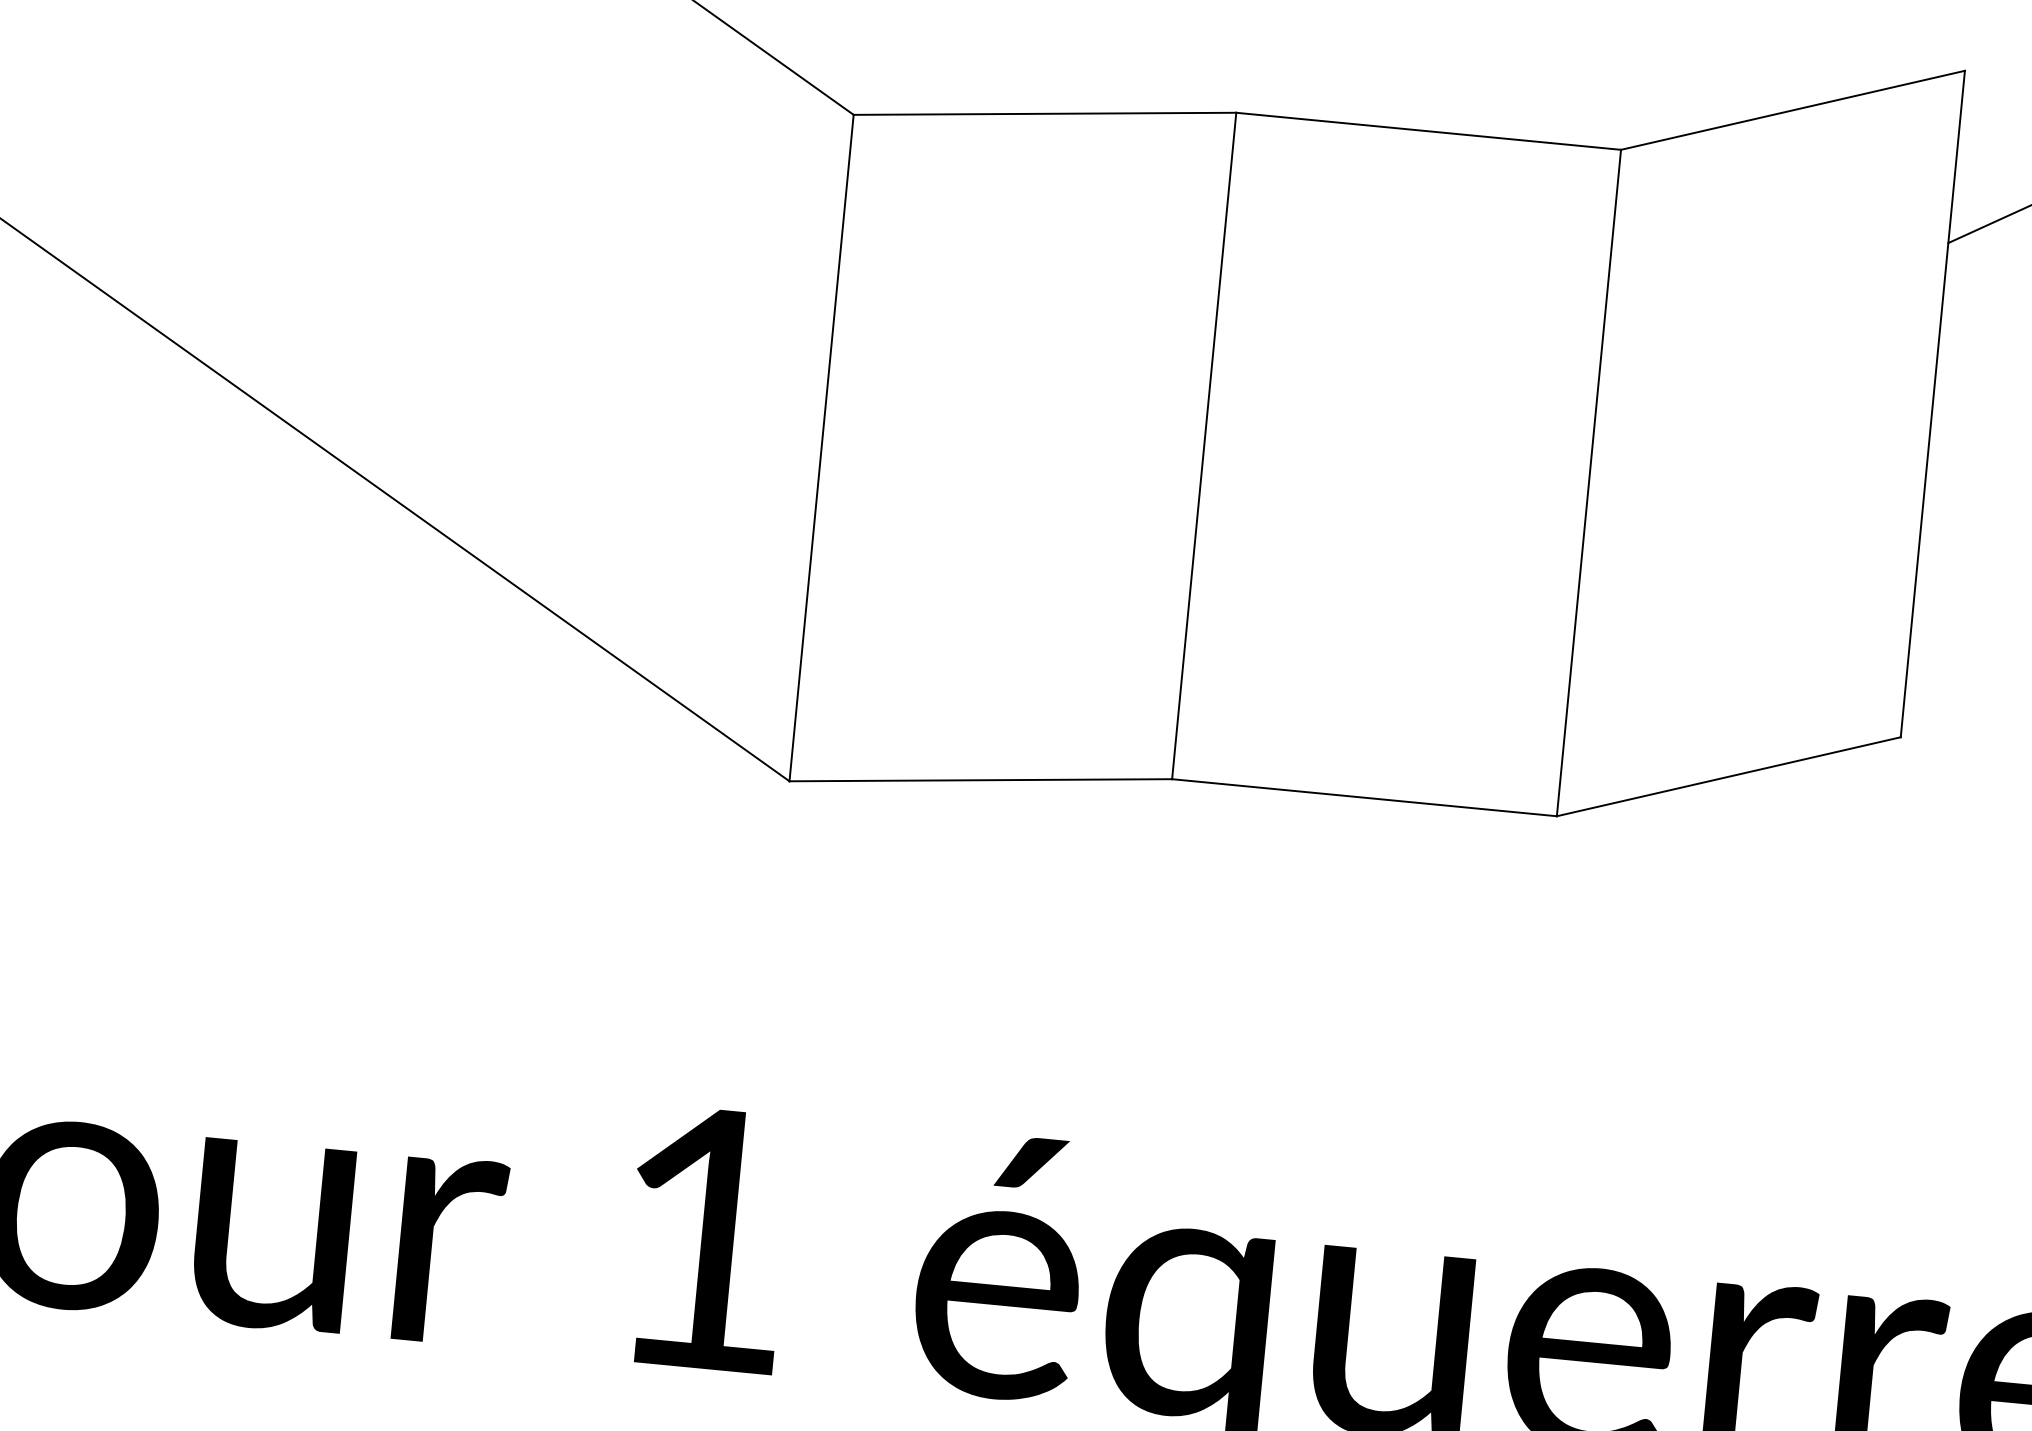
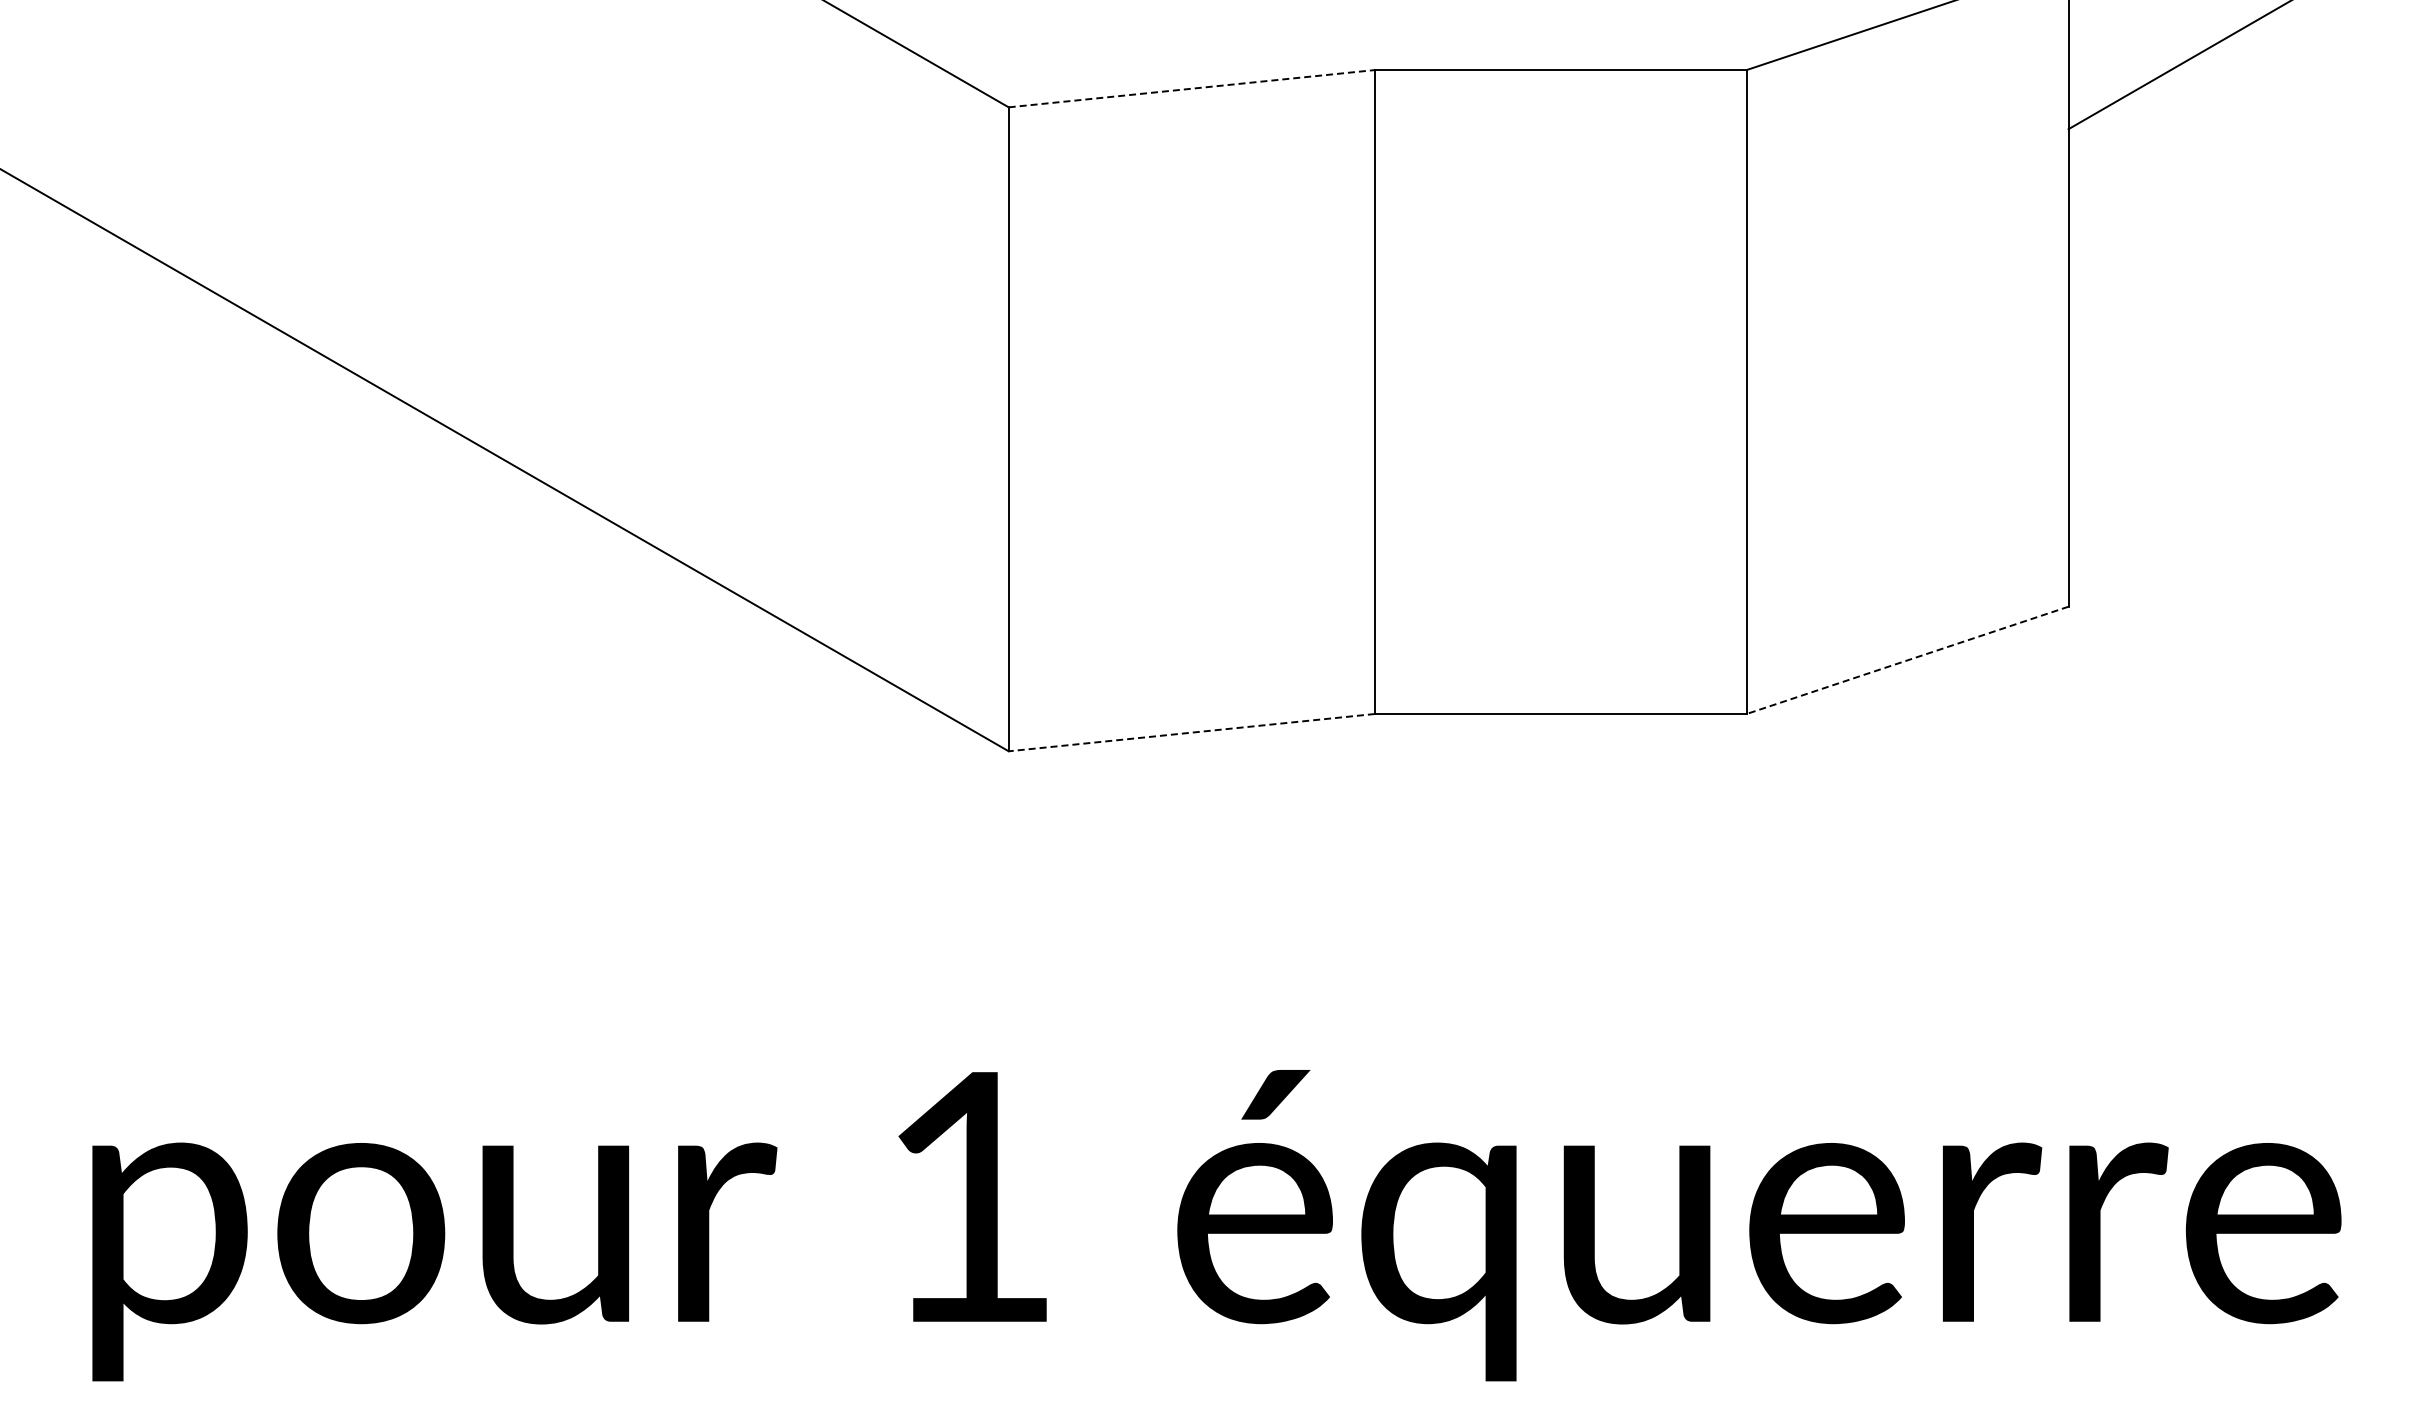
line: (1045, 113) -> (1192, 88), solid -> dashed
line: (1728, 776) -> (1907, 660), solid -> dashed
line: (980, 780) -> (1191, 732), solid -> dashed

